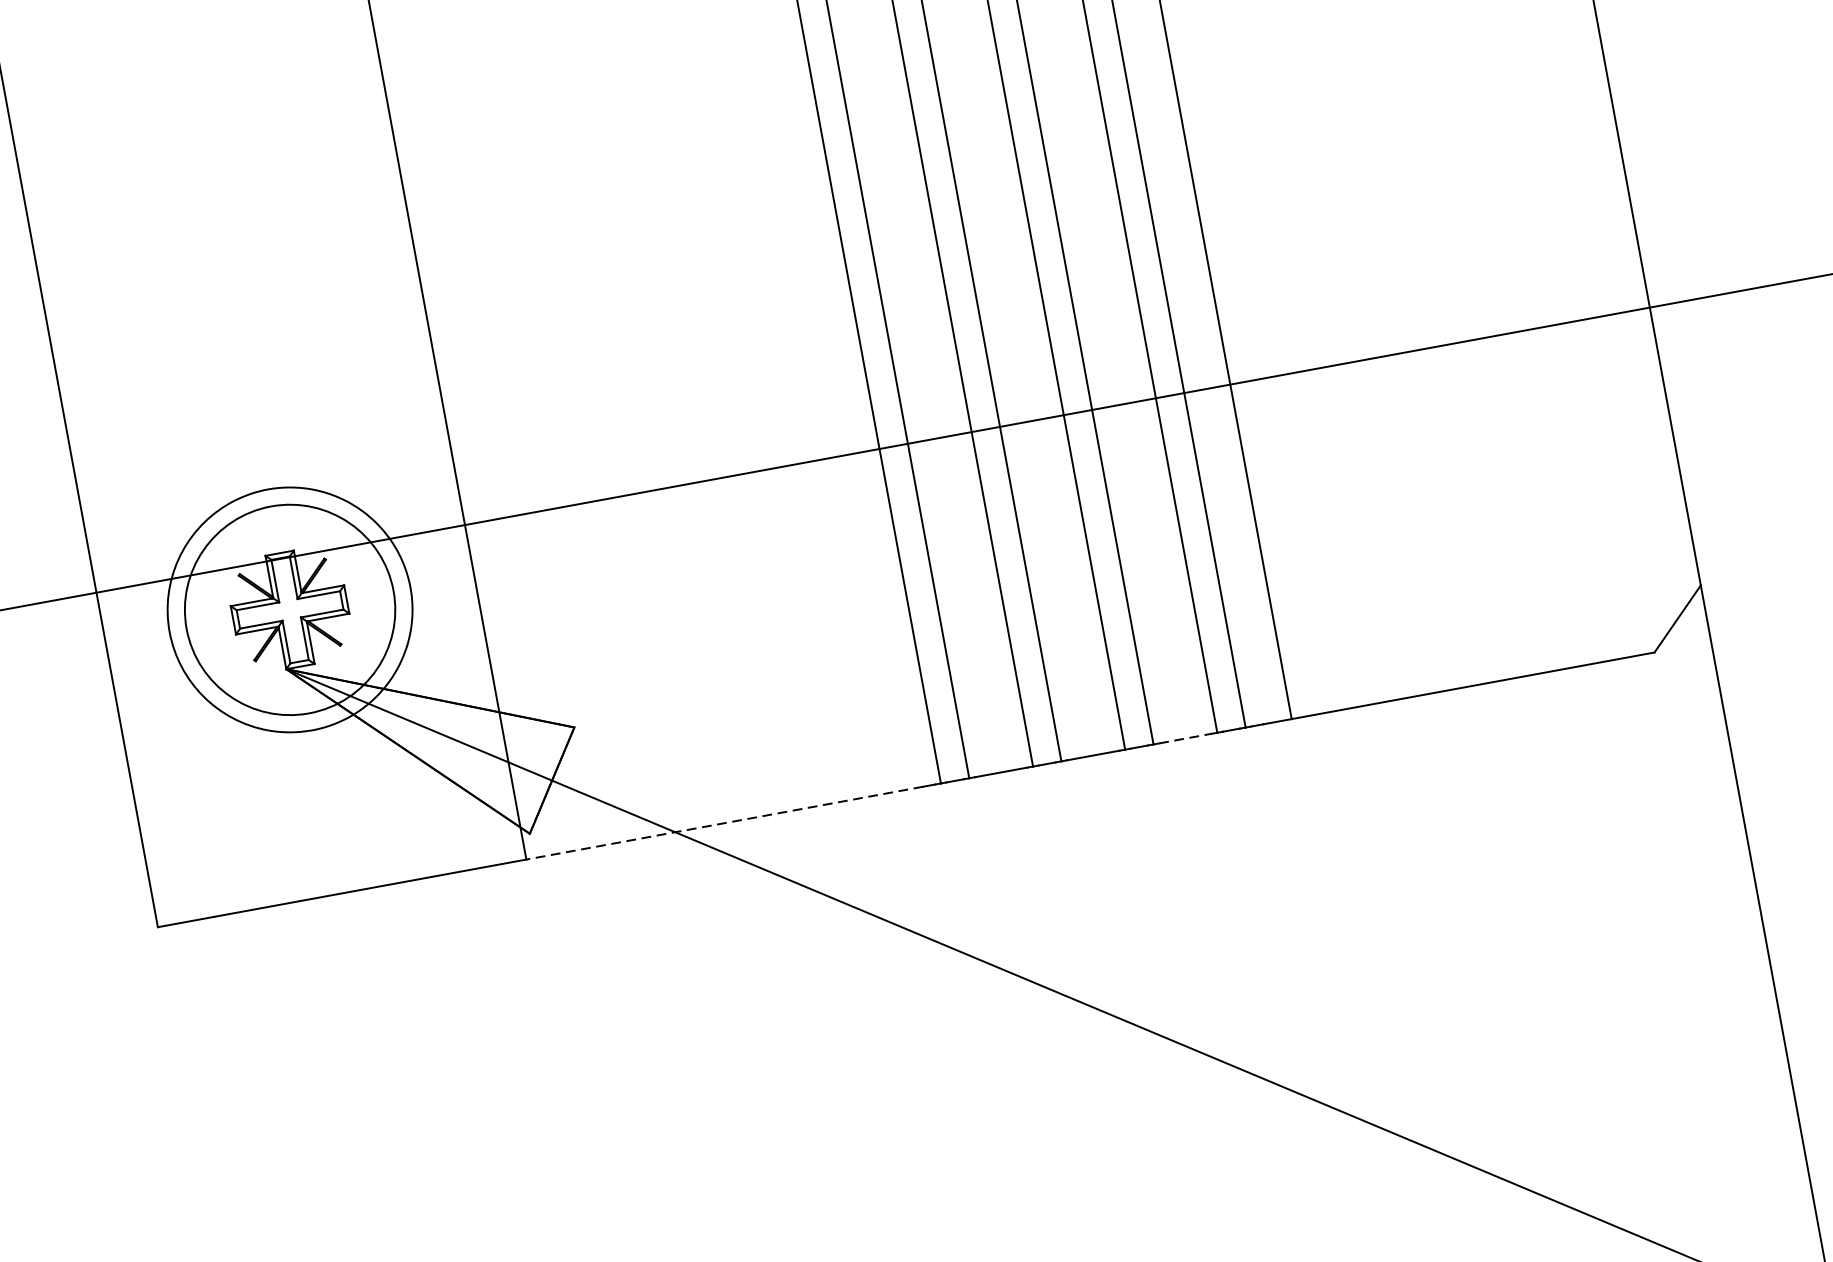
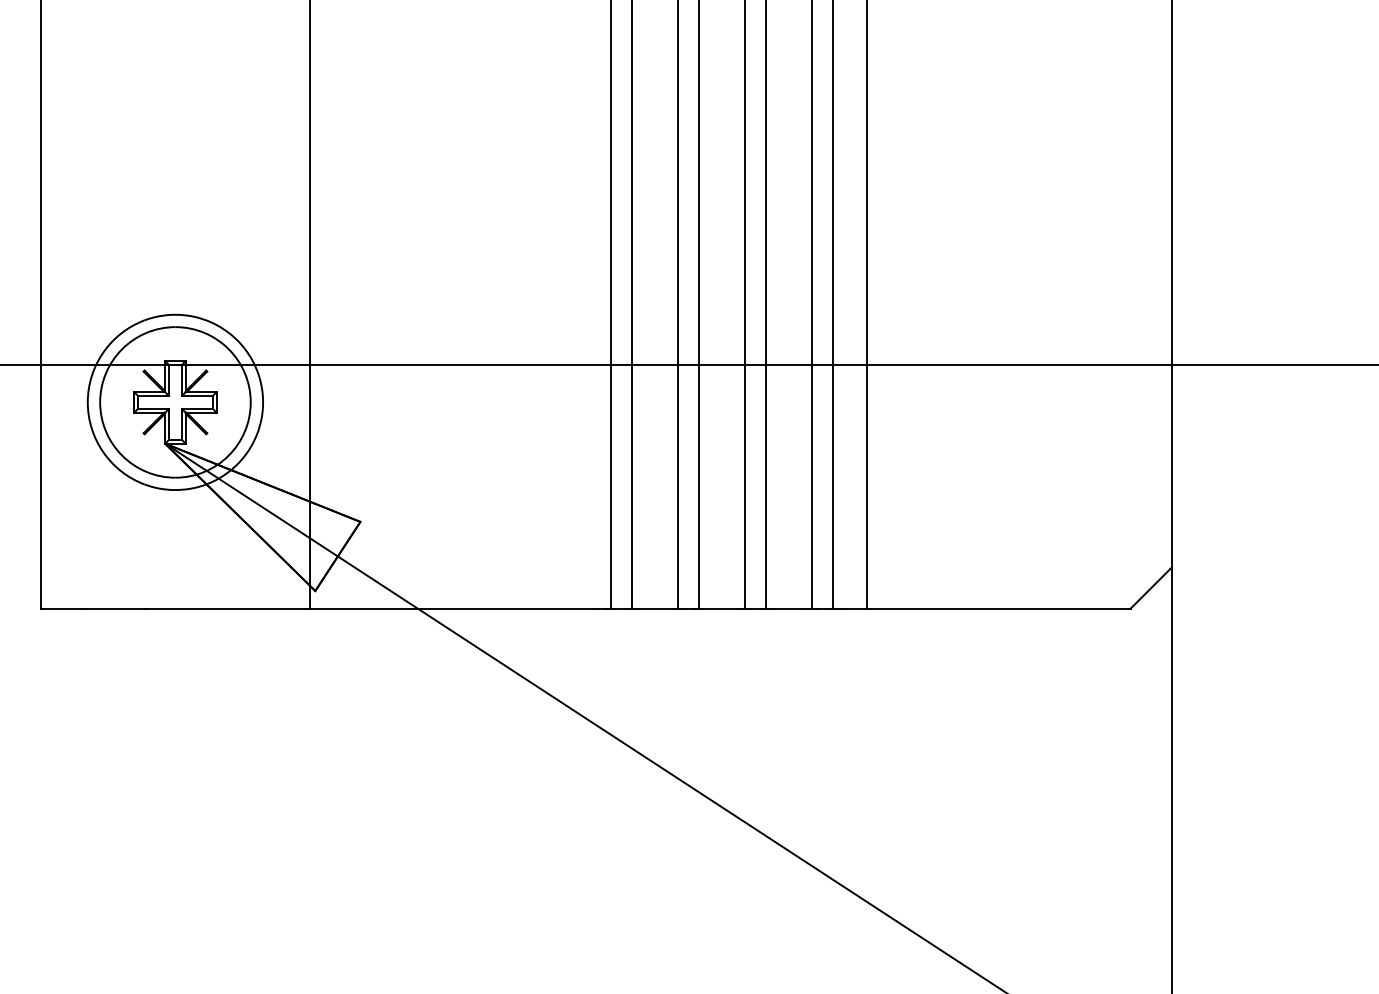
line: (1185, 738) -> (789, 608), dashed -> solid
line: (724, 822) -> (453, 608), dashed -> solid

